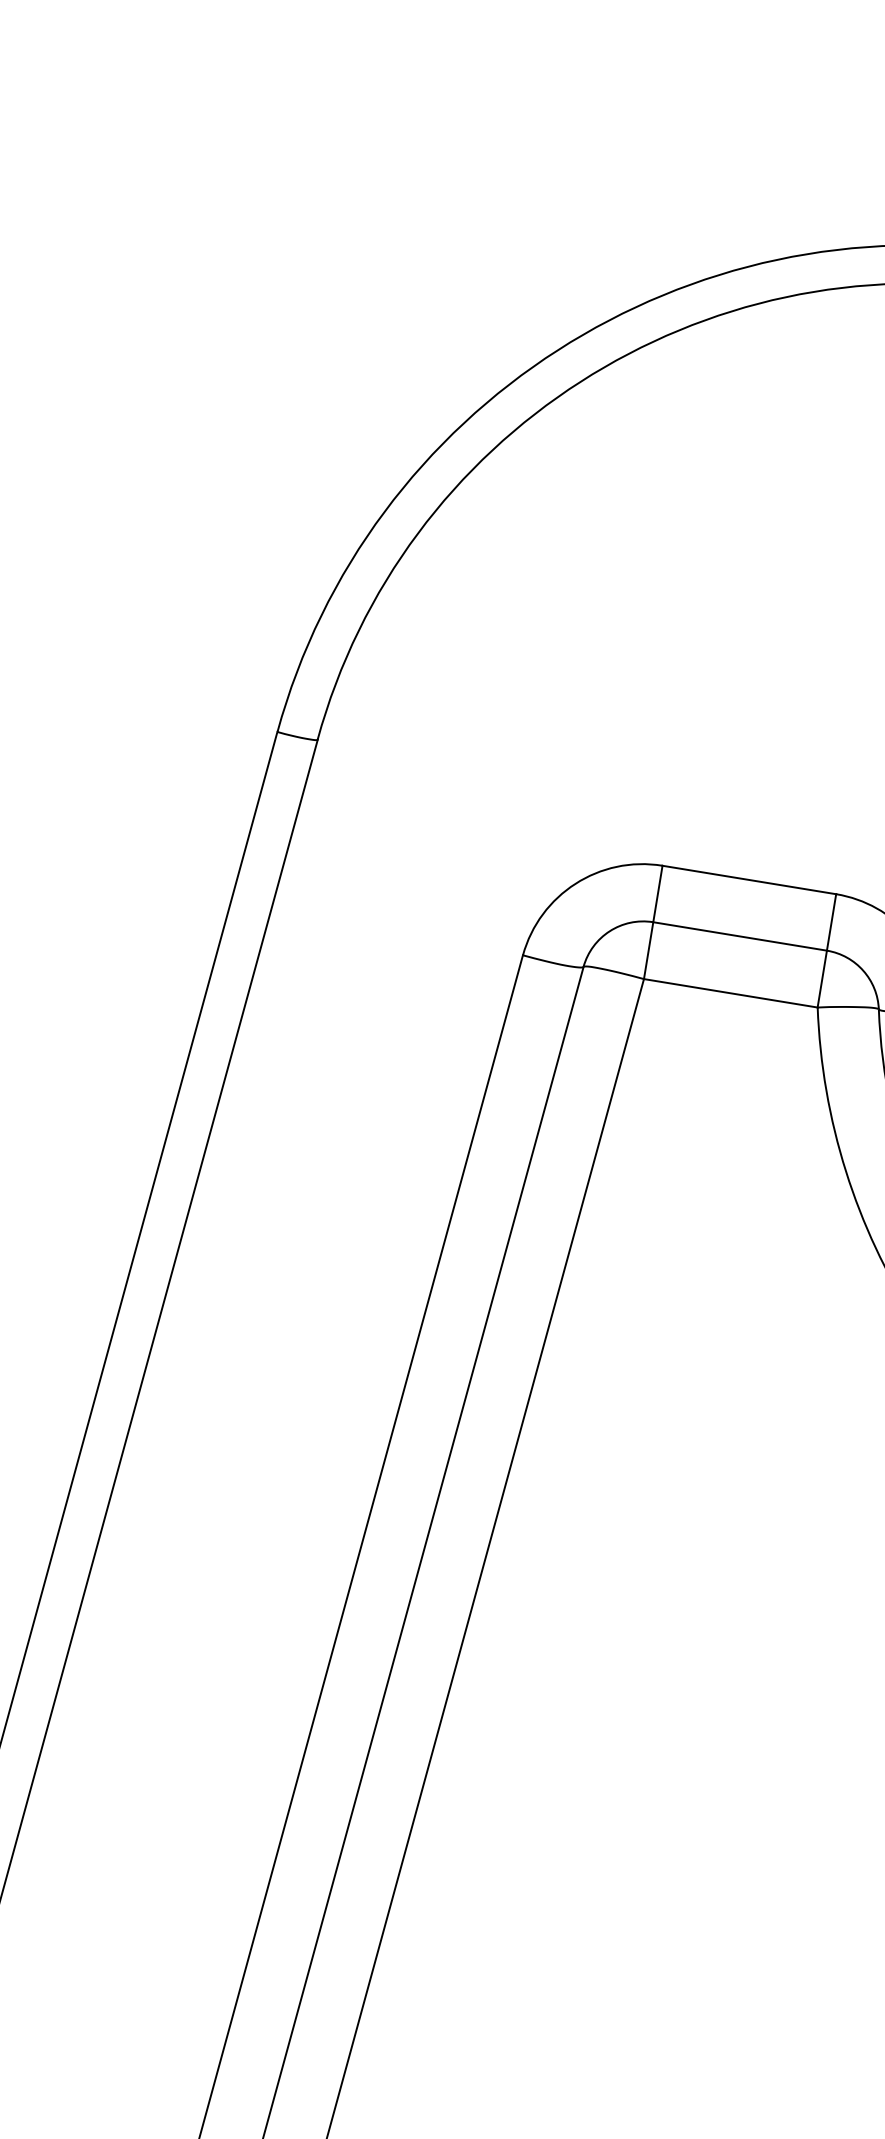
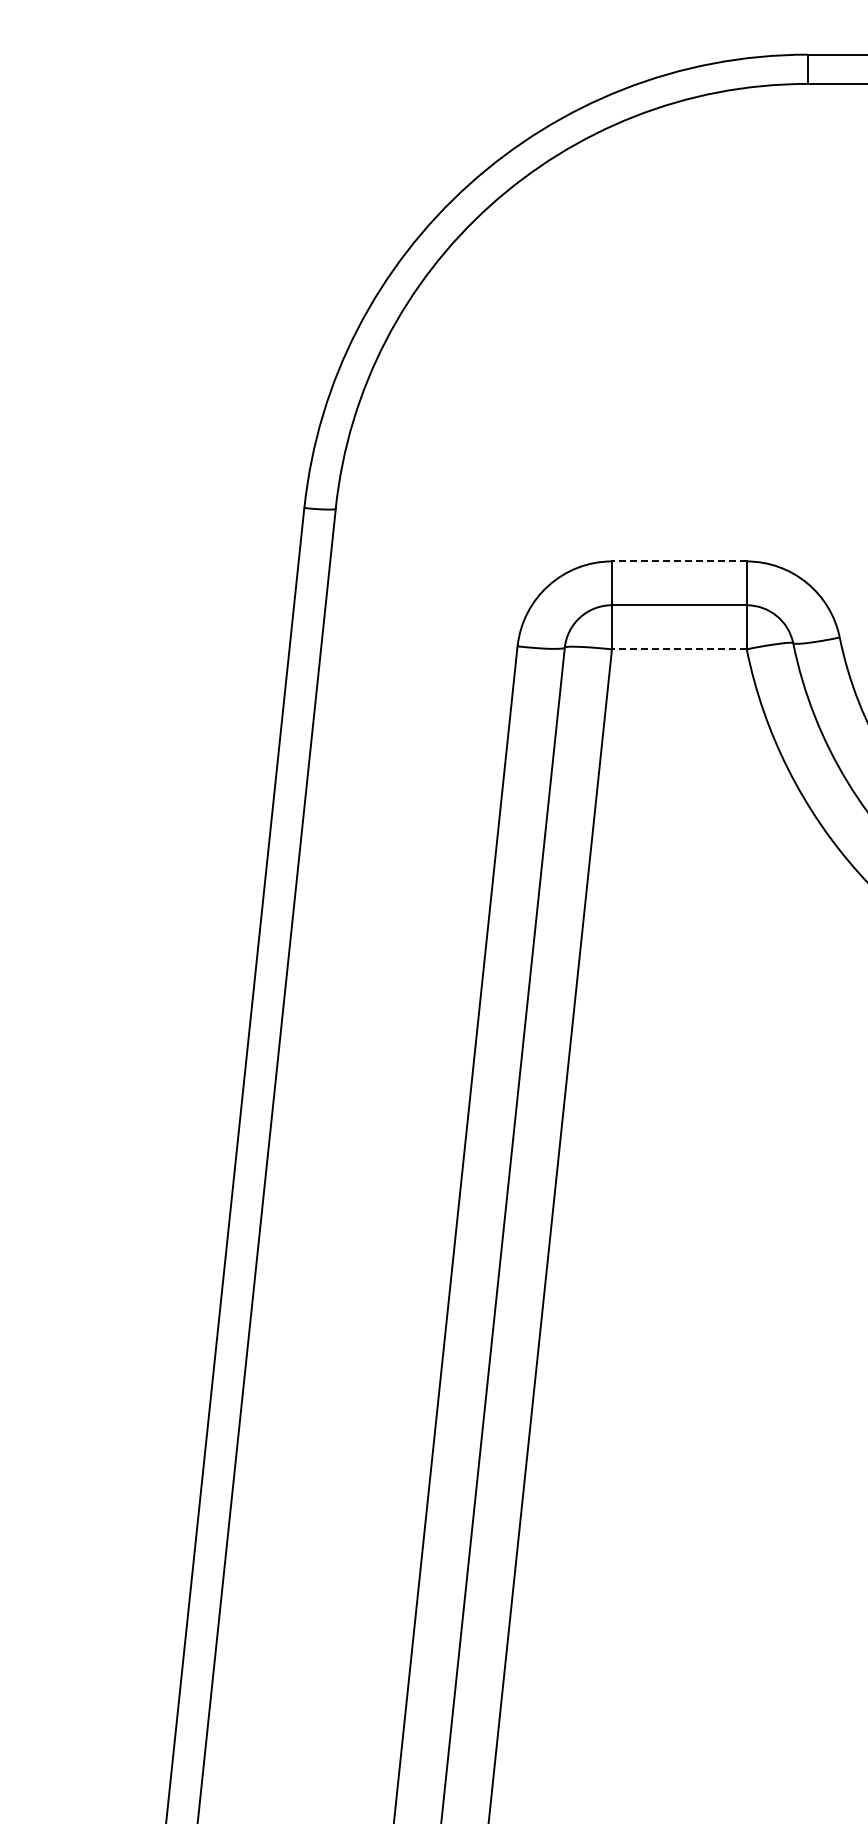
line: (748, 879) -> (678, 561), solid -> dashed
line: (729, 993) -> (678, 649), solid -> dashed

